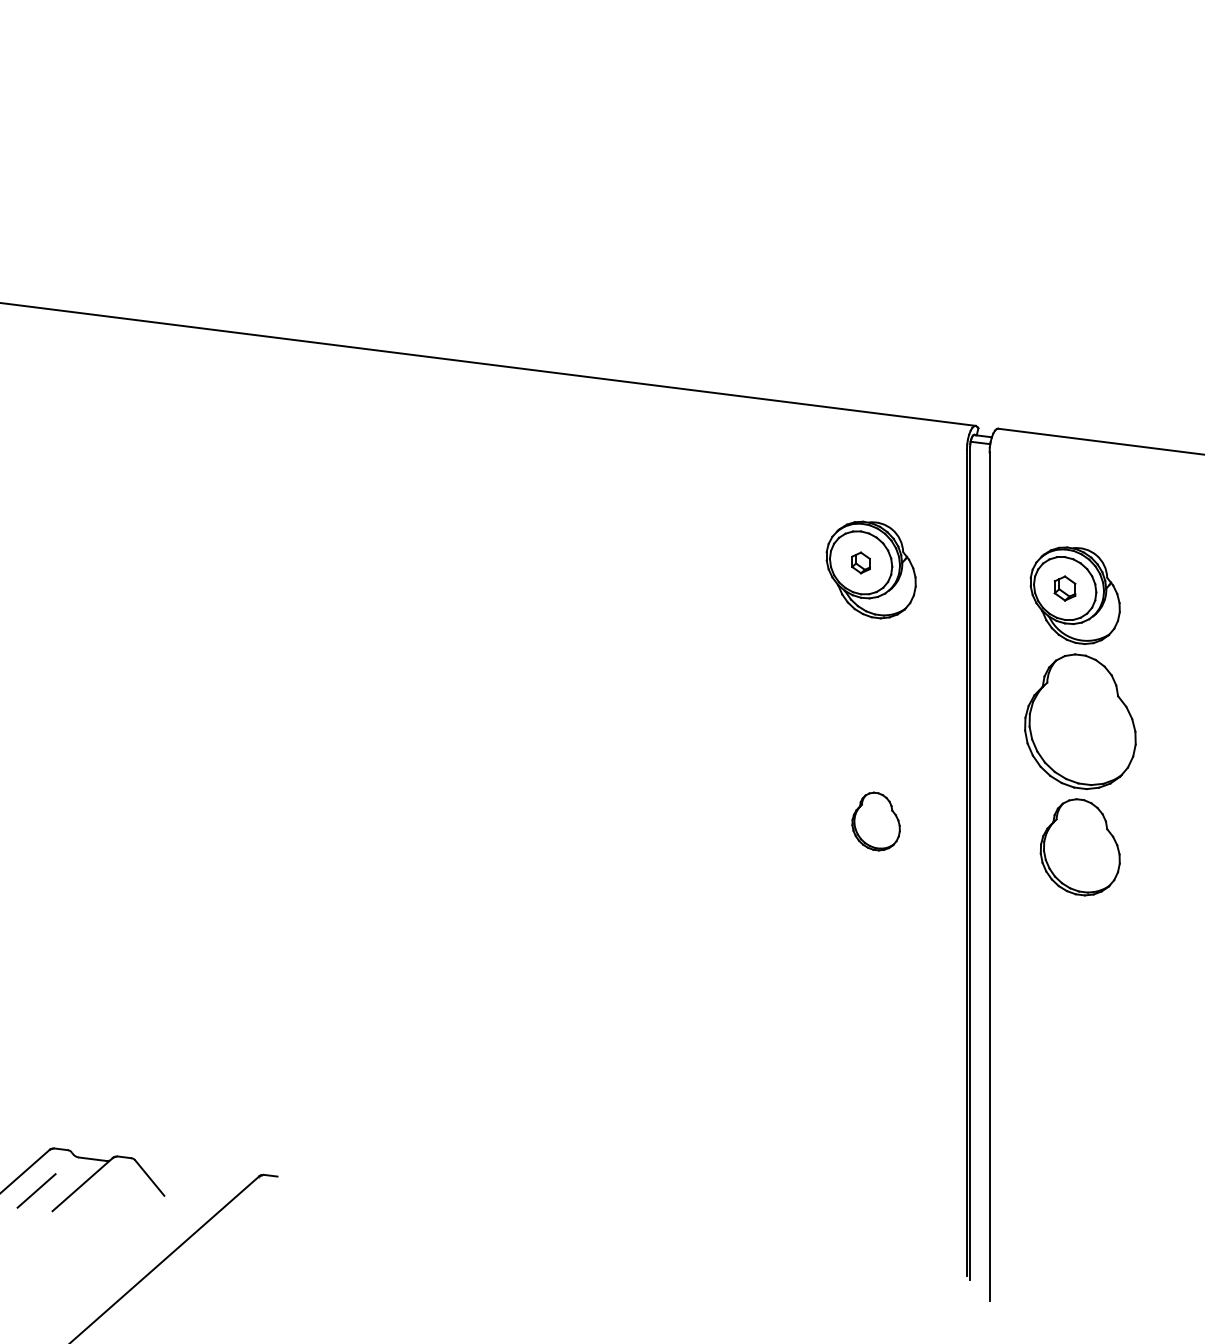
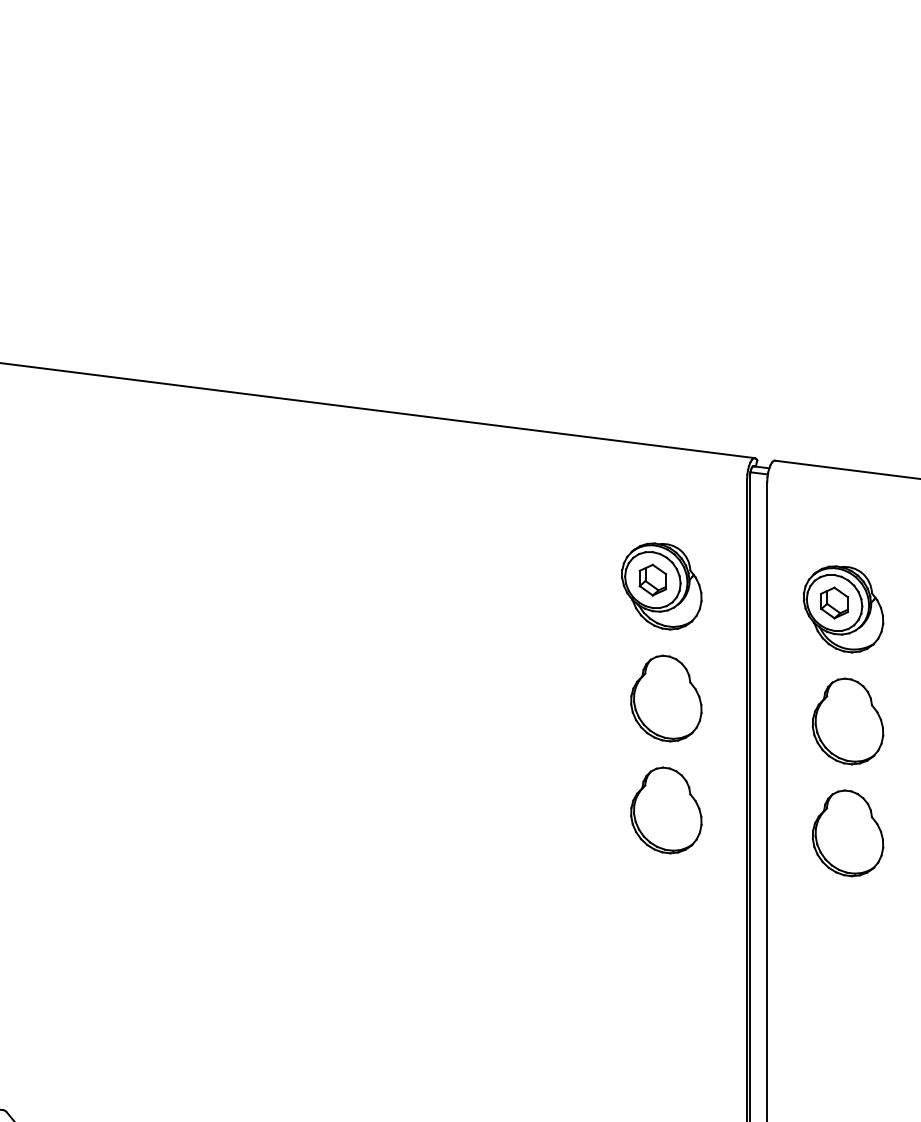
part: (860, 562) -> (652, 579), size x1.67
part: (1064, 588) -> (833, 602), size x1.43
part: (875, 695) -> (665, 698), added
part: (1079, 721) -> (847, 721), size x0.71
part: (875, 821) -> (665, 810), size x1.67

